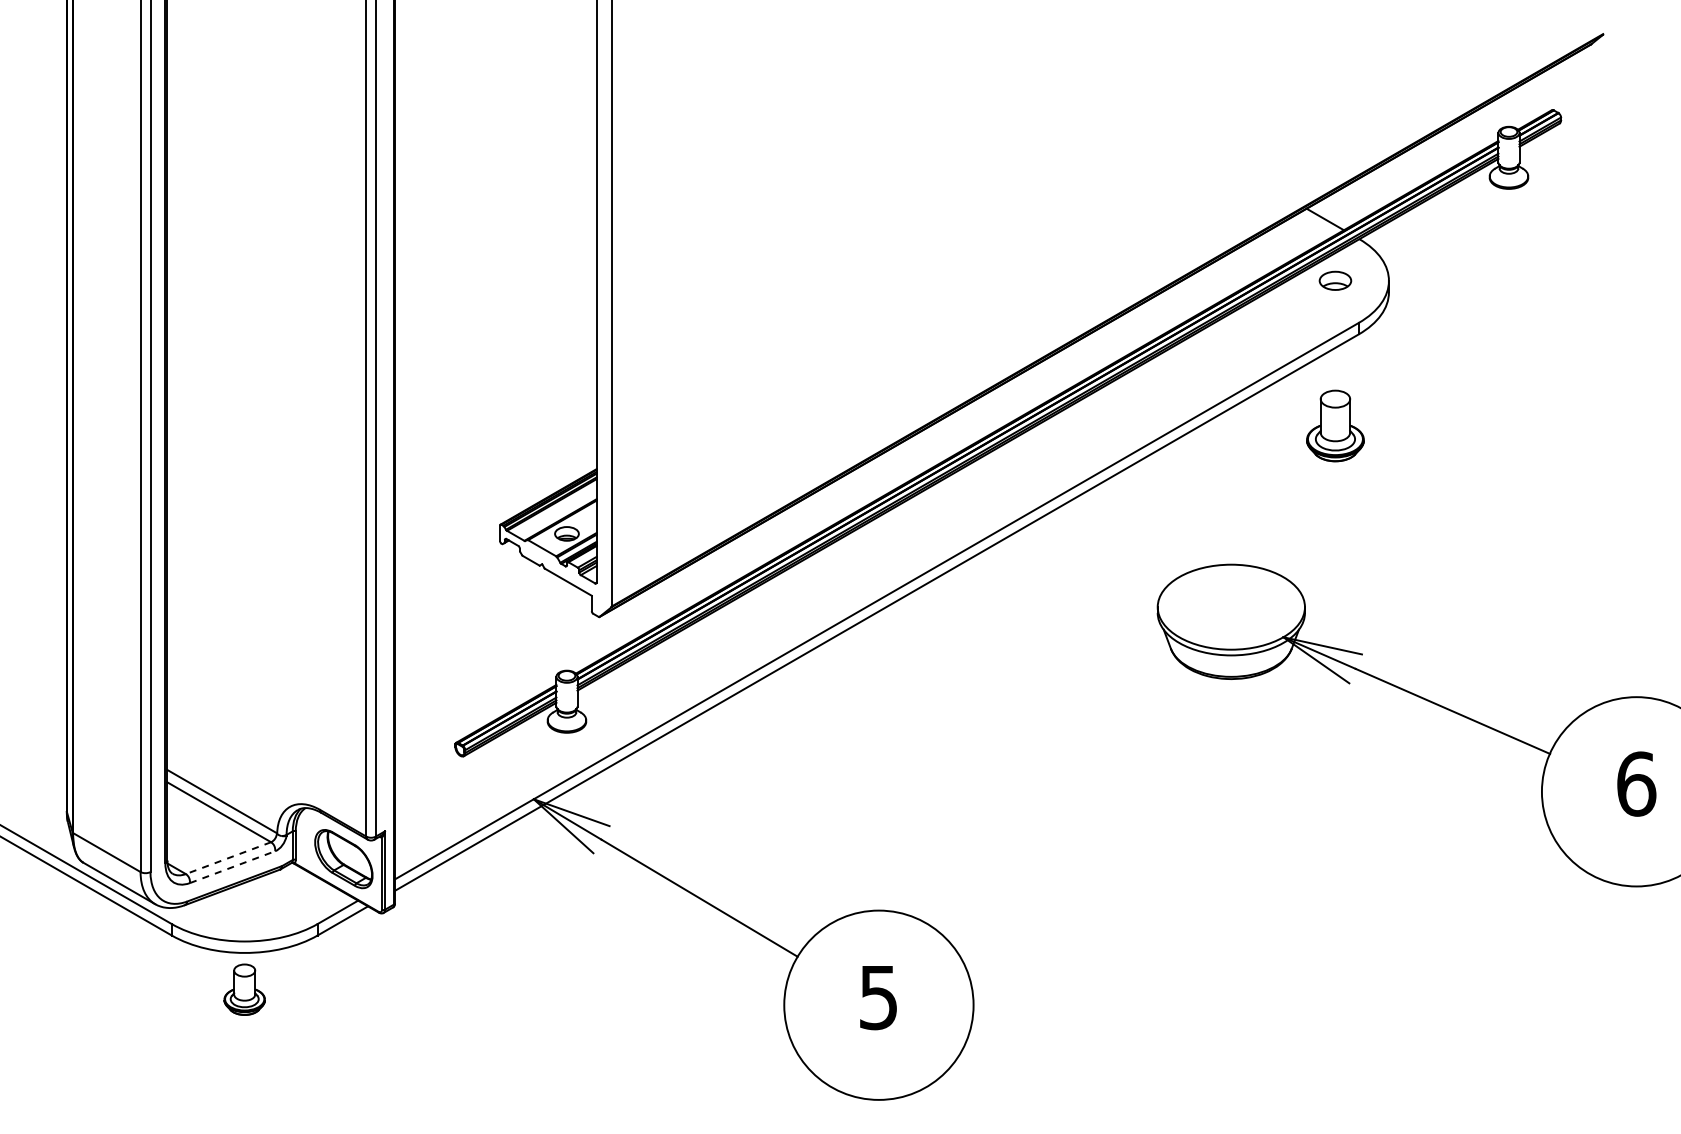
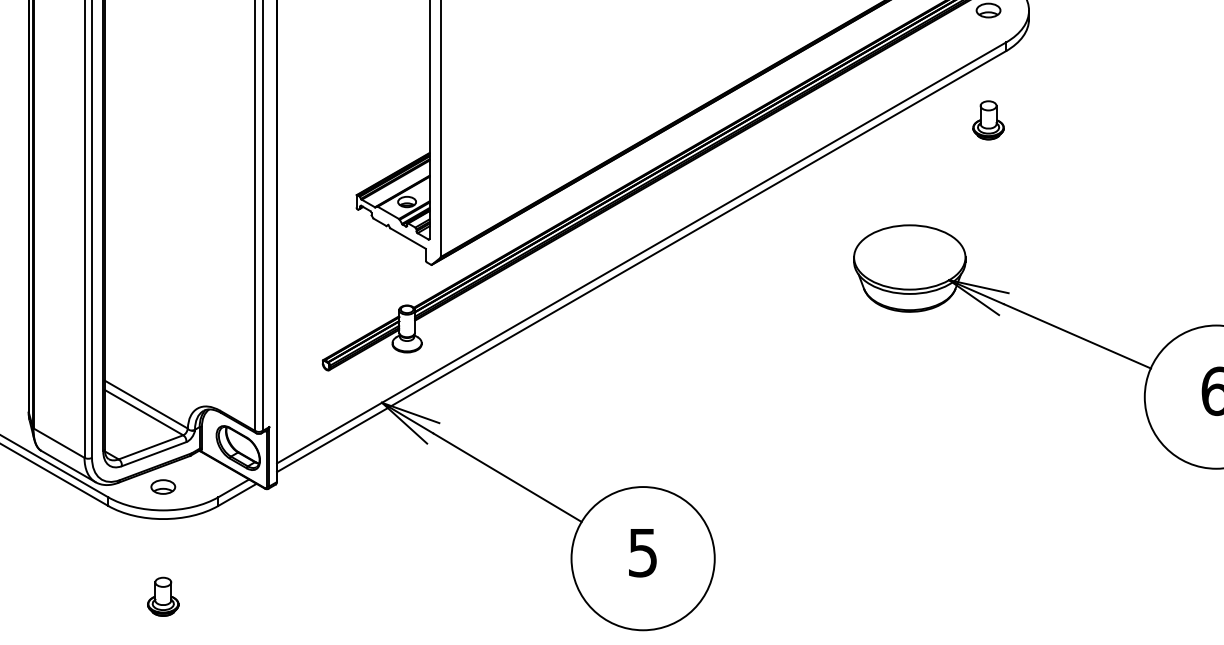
part: (1335, 425) -> (988, 120), size x0.71
line: (228, 858) -> (151, 447), dashed -> solid
line: (232, 867) -> (154, 454), dashed -> solid
part: (244, 910) -> (163, 486), added
part: (244, 989) -> (163, 596), moved

